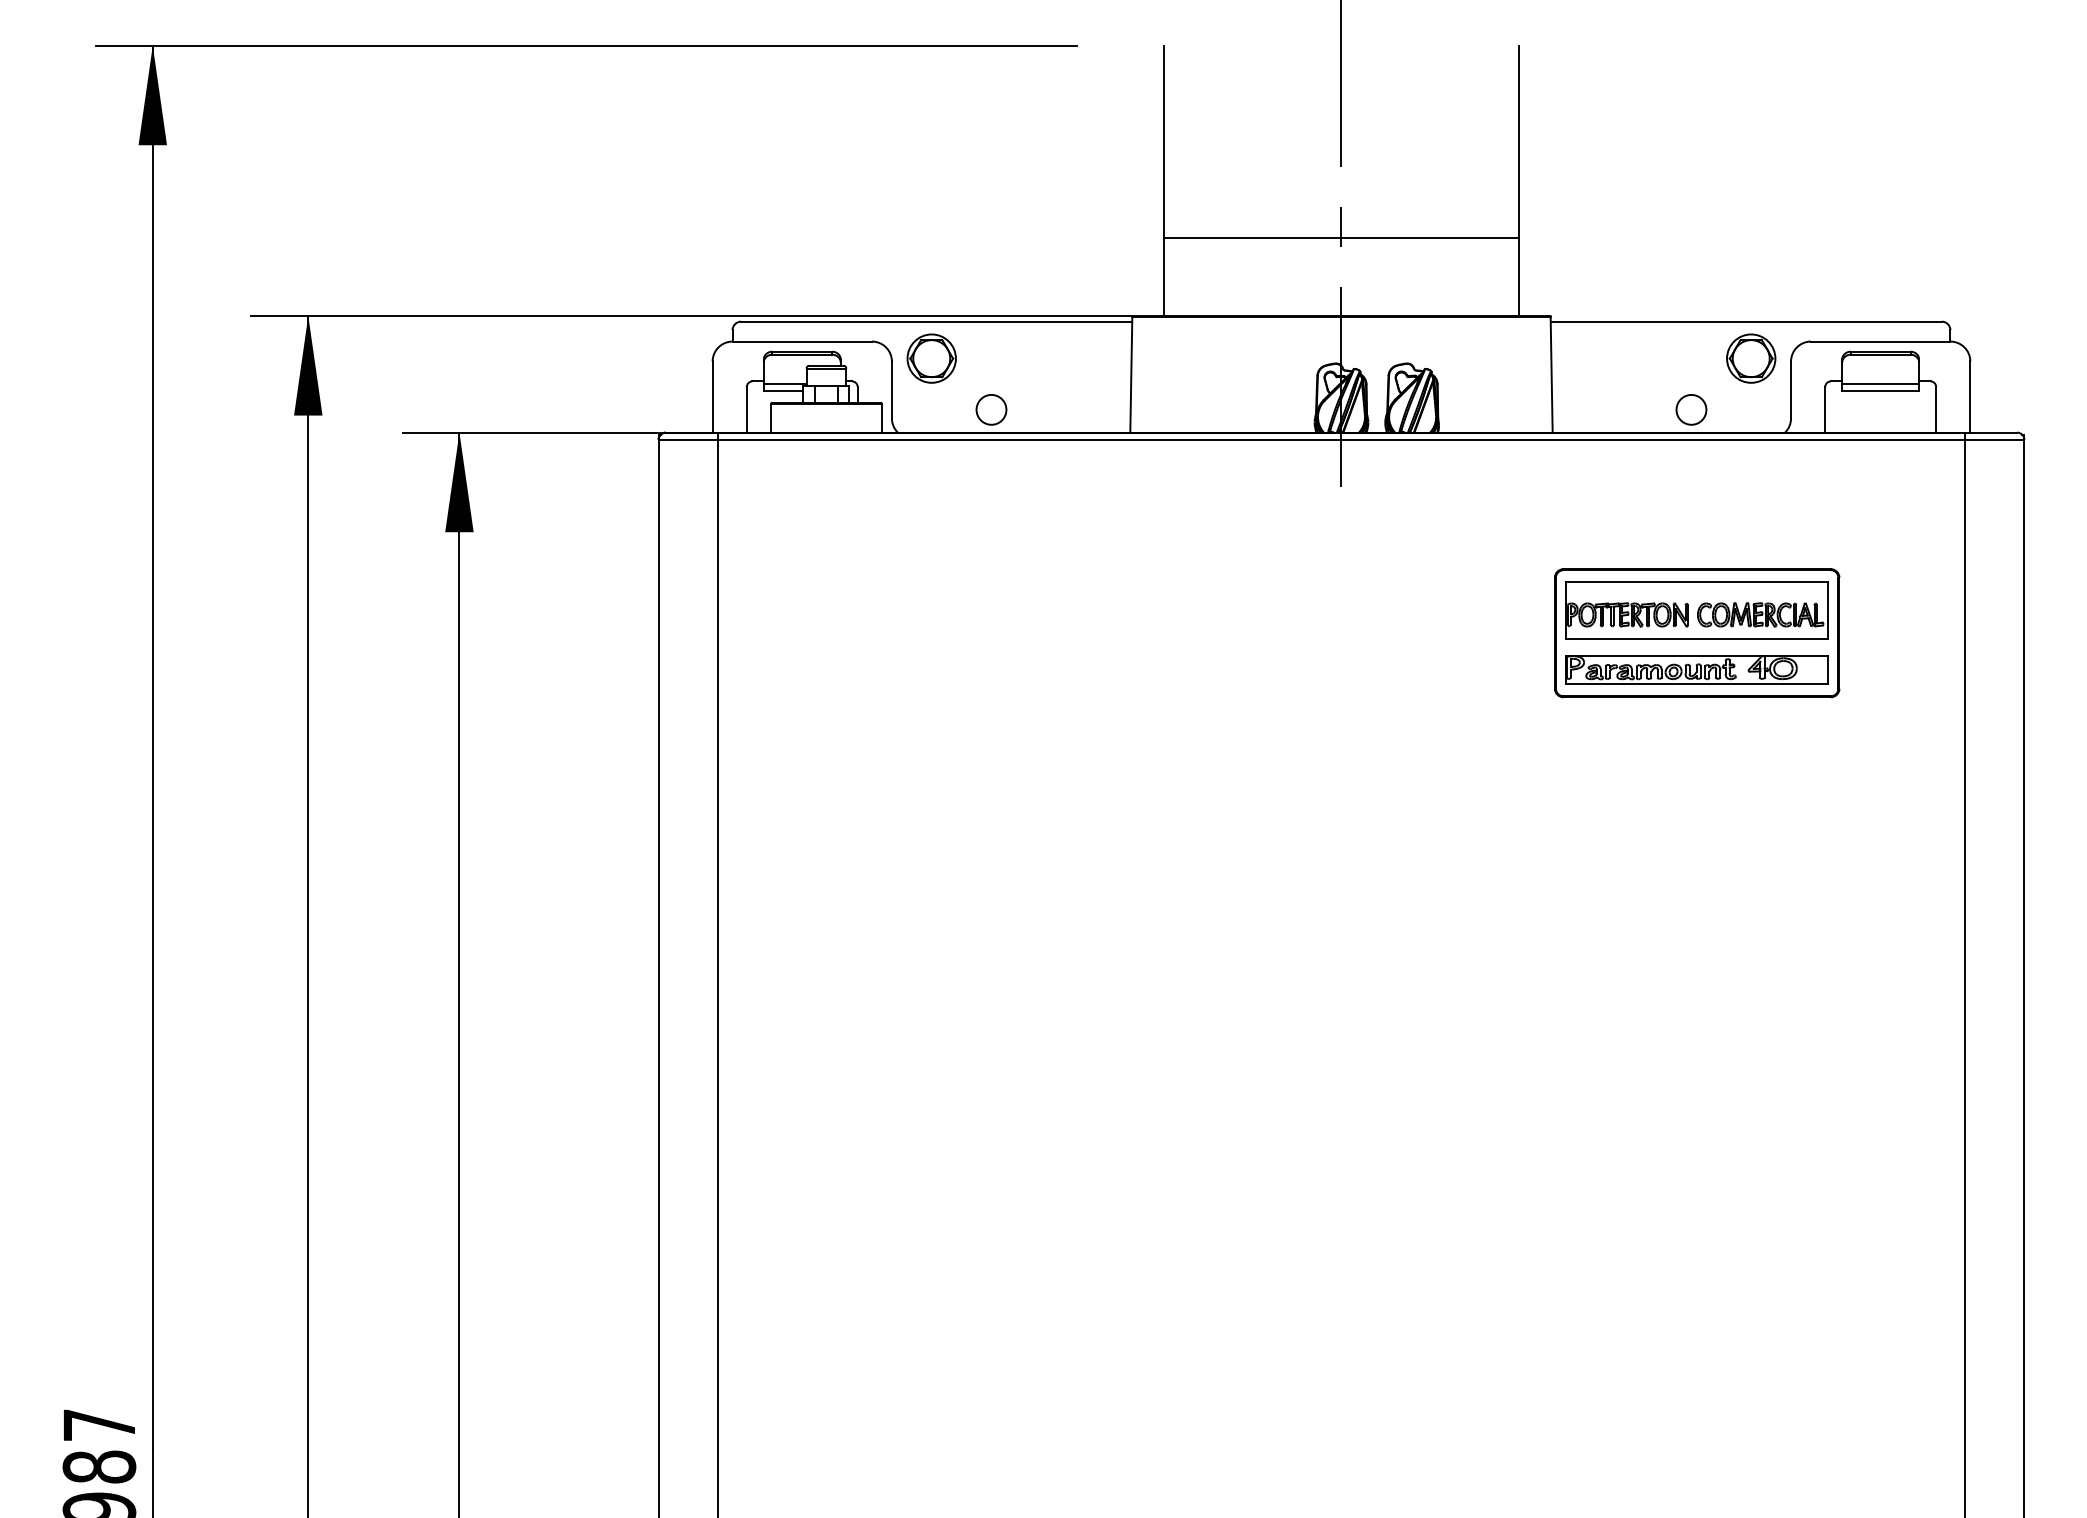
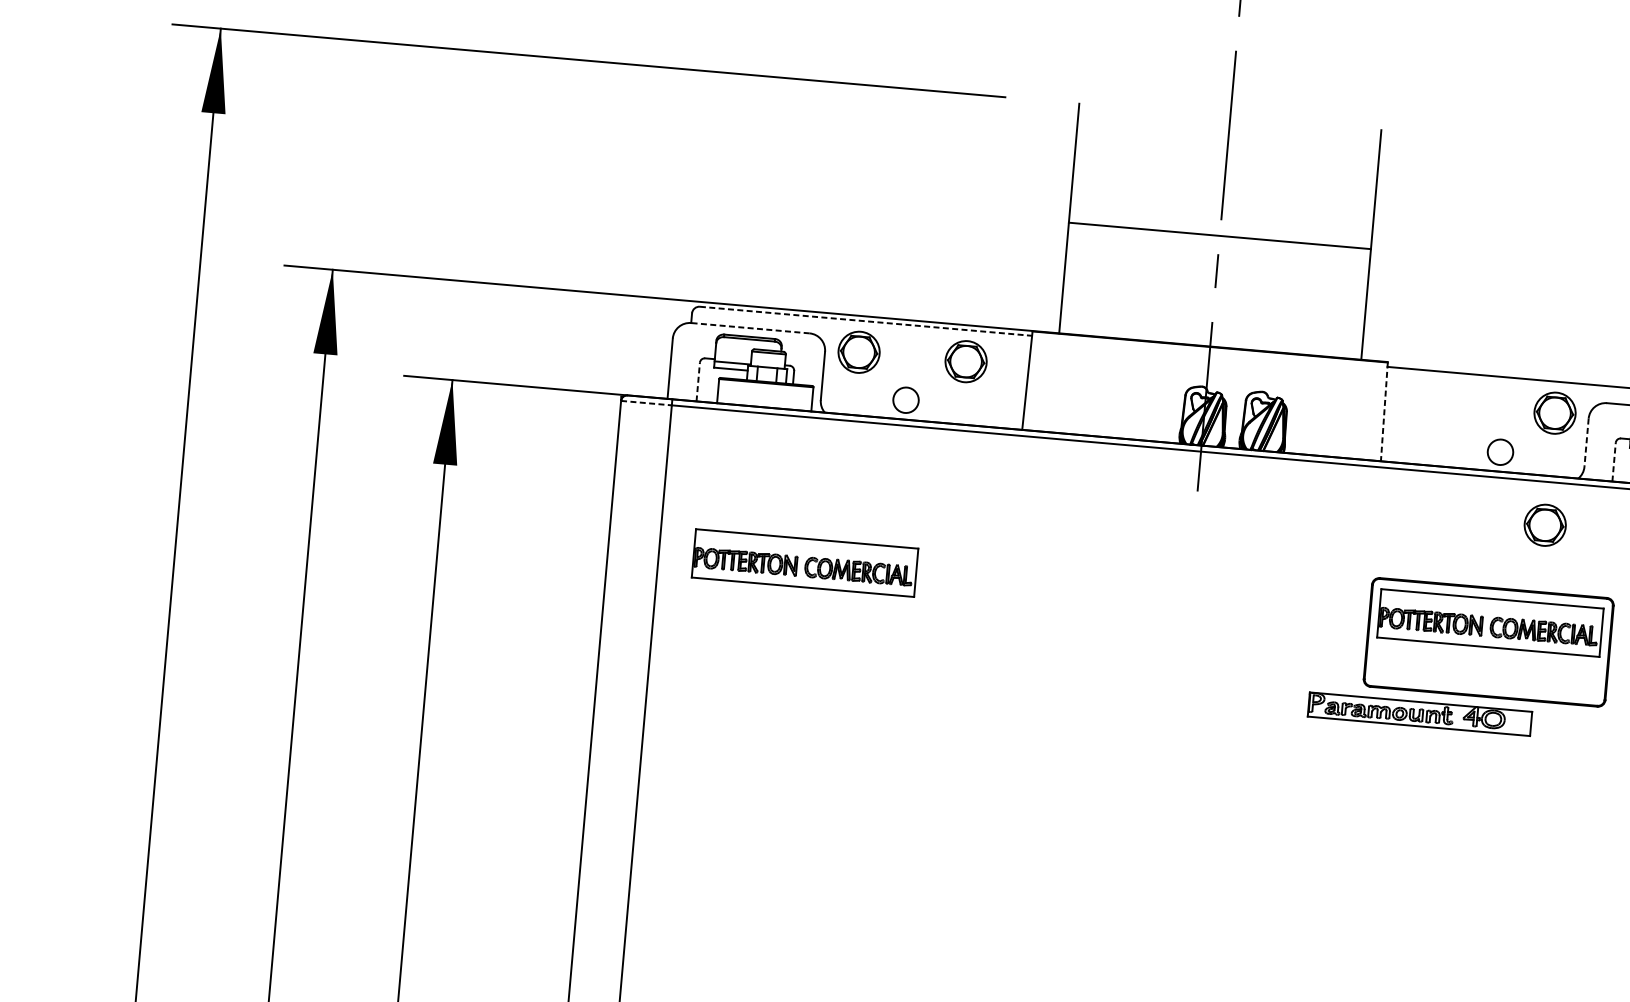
line: (1341, 237) -> (1219, 235), moved
line: (936, 321) -> (865, 321), solid -> dashed
line: (802, 341) -> (750, 328), solid -> dashed
part: (1057, 358) -> (965, 361), added
line: (1551, 375) -> (1384, 412), solid -> dashed
line: (1791, 390) -> (1586, 443), solid -> dashed
line: (746, 409) -> (698, 381), solid -> dashed
line: (1825, 409) -> (1614, 461), solid -> dashed
line: (688, 439) -> (646, 402), solid -> dashed
part: (1751, 490) -> (1545, 525), added
part: (889, 610) -> (804, 563), added
part: (1696, 669) -> (1419, 713), moved

